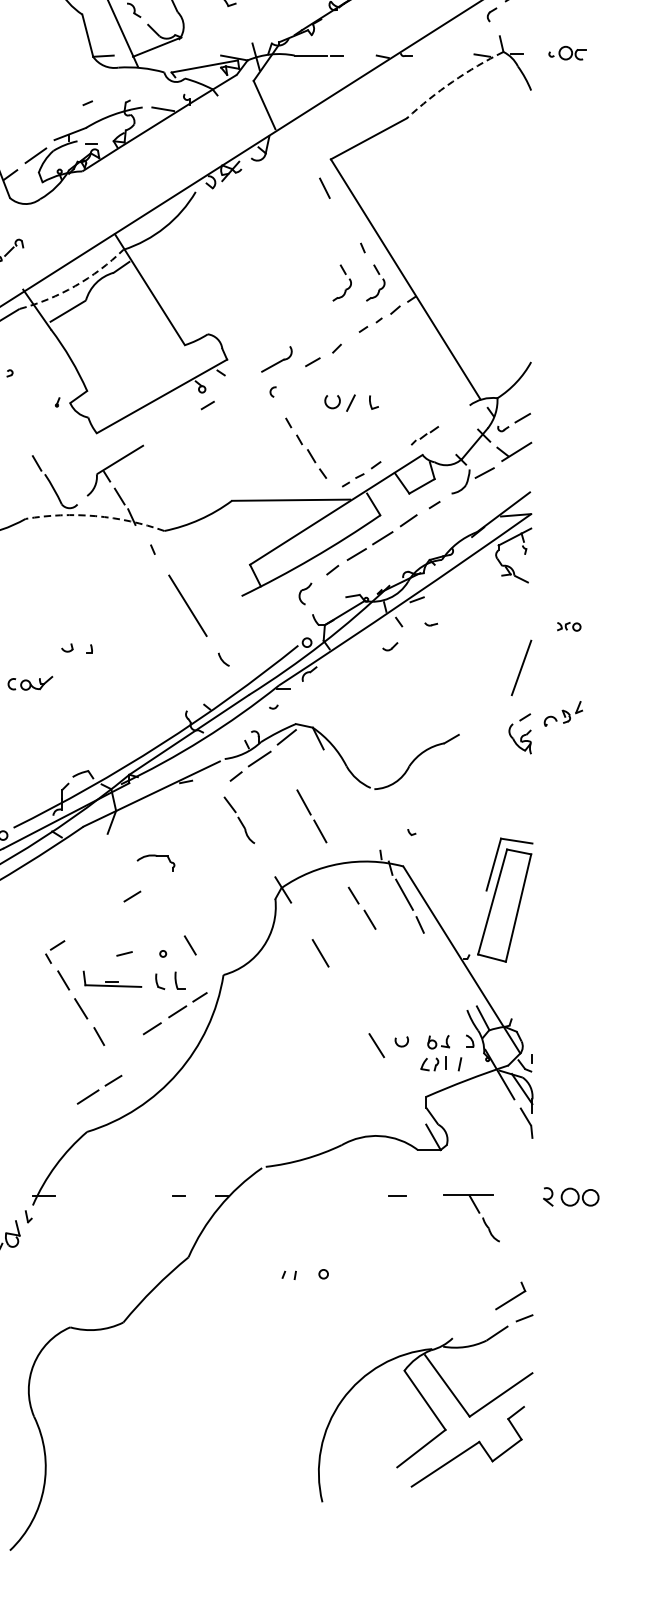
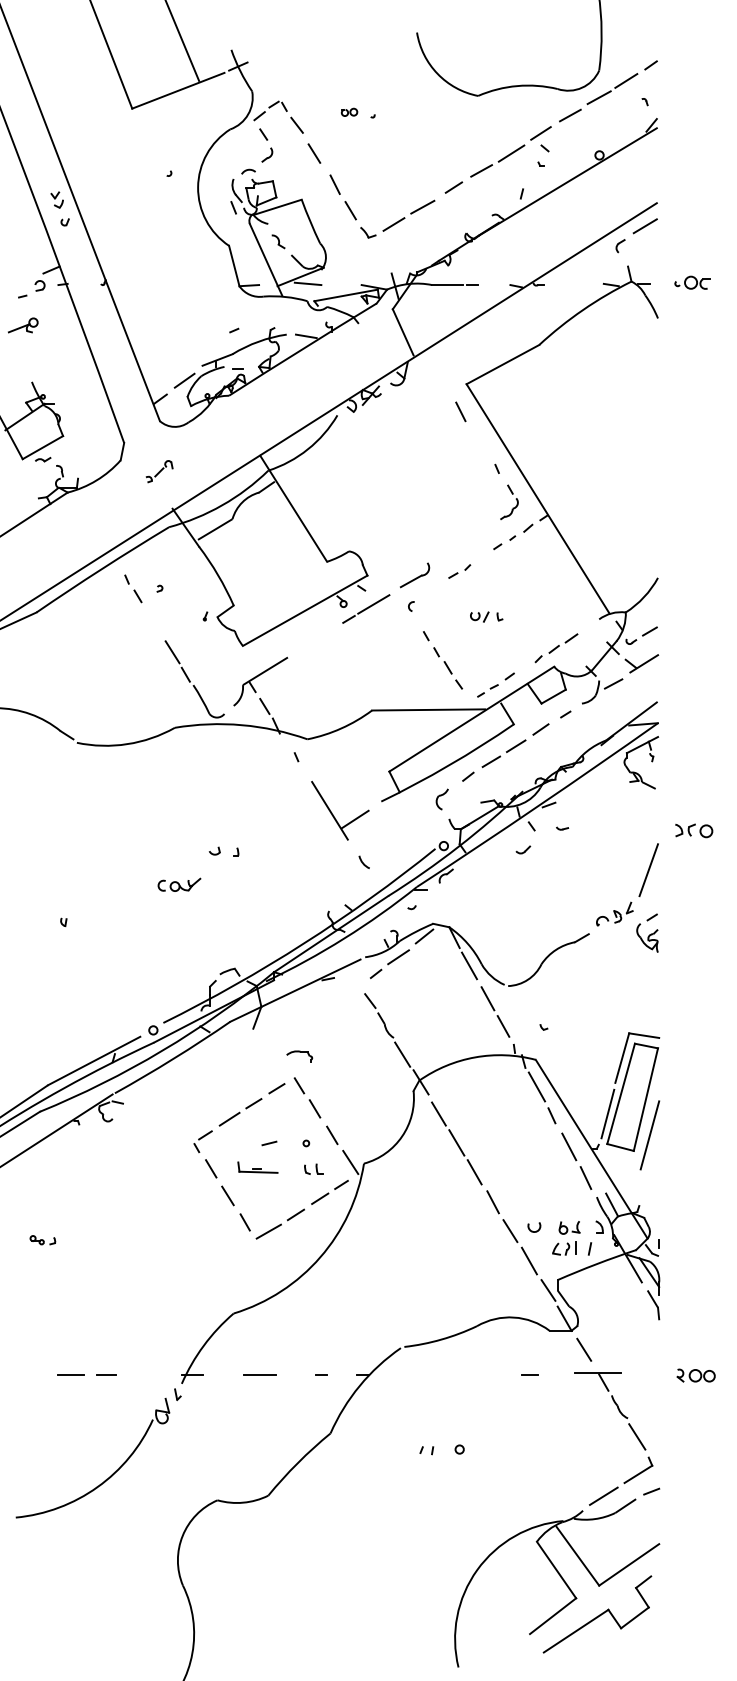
line: (164, 53) -> (307, 283), added
arc: (453, 82) -> (583, 310), dashed -> solid
arc: (75, 286) -> (222, 505), dashed -> solid
part: (346, 288) -> (481, 507), removed
part: (323, 355) -> (459, 571), size x0.62
line: (233, 389) -> (373, 604), added
part: (351, 402) -> (486, 616), size x0.62
part: (424, 435) -> (556, 648), size x1.67
line: (23, 440) -> (172, 652), added
arc: (95, 516) -> (241, 725), dashed -> solid
line: (214, 614) -> (355, 819), added
part: (569, 626) -> (694, 830), size x1.67
part: (563, 713) -> (614, 913), moved
line: (333, 767) -> (469, 965), added
line: (311, 814) -> (495, 1010), moved
line: (263, 860) -> (402, 1054), added
part: (156, 862) -> (299, 1056), size x0.71
part: (362, 907) -> (307, 1097), moved
line: (301, 922) -> (438, 1113), added
line: (478, 922) -> (607, 1113), added
line: (522, 945) -> (649, 1135), added
line: (438, 957) -> (569, 1146), added
line: (209, 973) -> (350, 1162), added
part: (112, 979) -> (257, 1167), size x0.71
part: (170, 980) -> (313, 1168), size x0.62
line: (339, 984) -> (474, 1172), added
line: (455, 990) -> (585, 1178), added
line: (358, 1015) -> (492, 1202), added
line: (123, 1046) -> (268, 1231), added
line: (395, 1076) -> (528, 1260), added
line: (99, 1089) -> (240, 1112), moved
line: (416, 1107) -> (548, 1290), added
line: (454, 1169) -> (584, 1349), added
line: (115, 1195) -> (260, 1374), added
part: (570, 1196) -> (695, 1375), size x0.71
line: (509, 1260) -> (637, 1436), added
line: (474, 1322) -> (603, 1495), added

